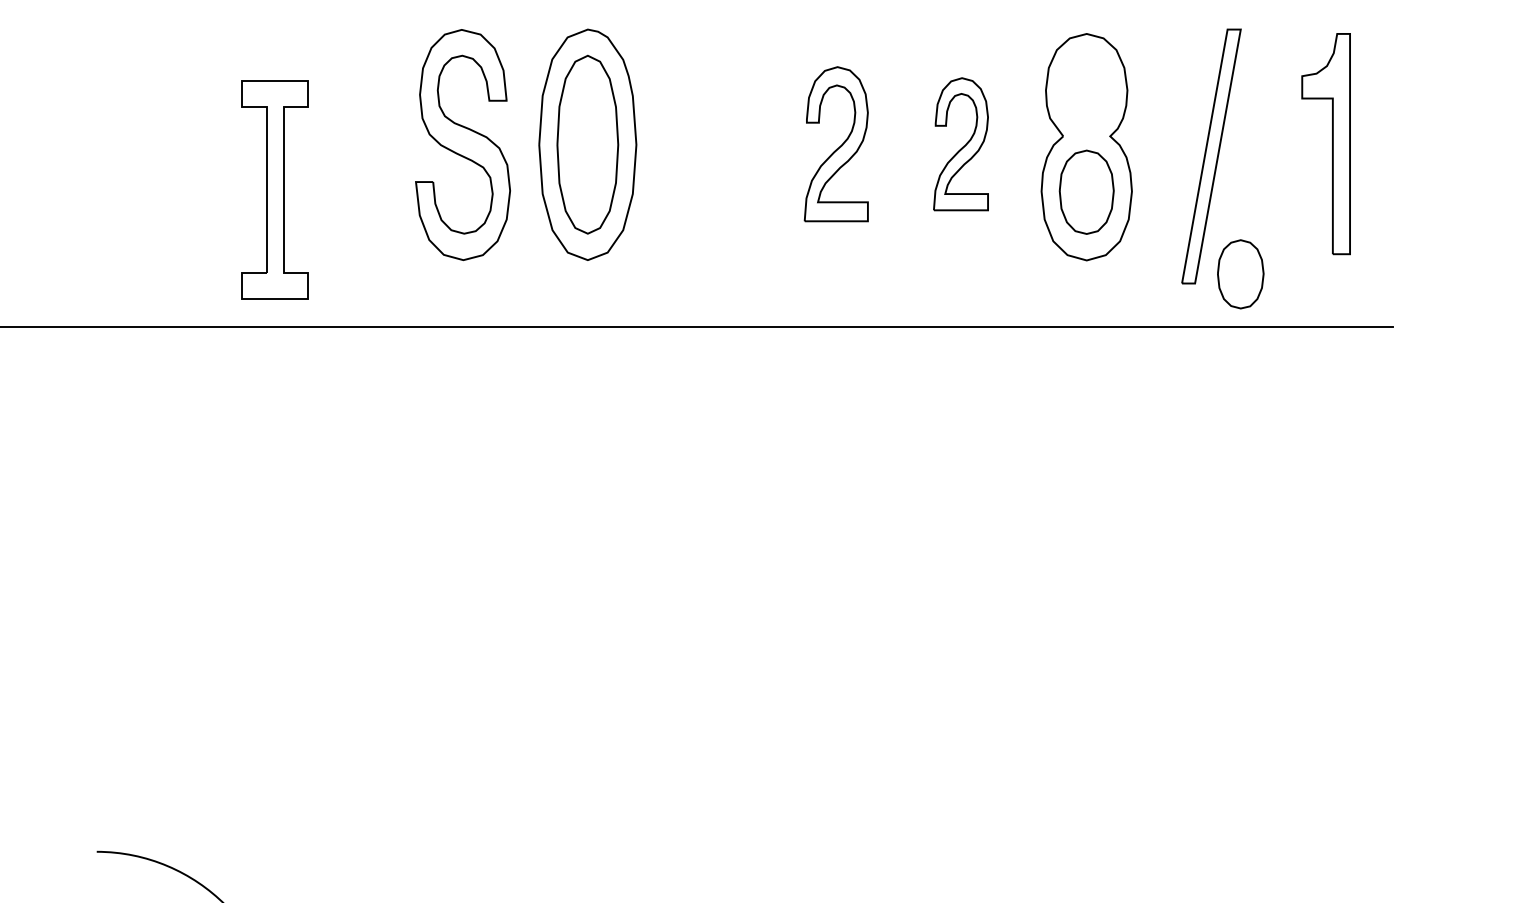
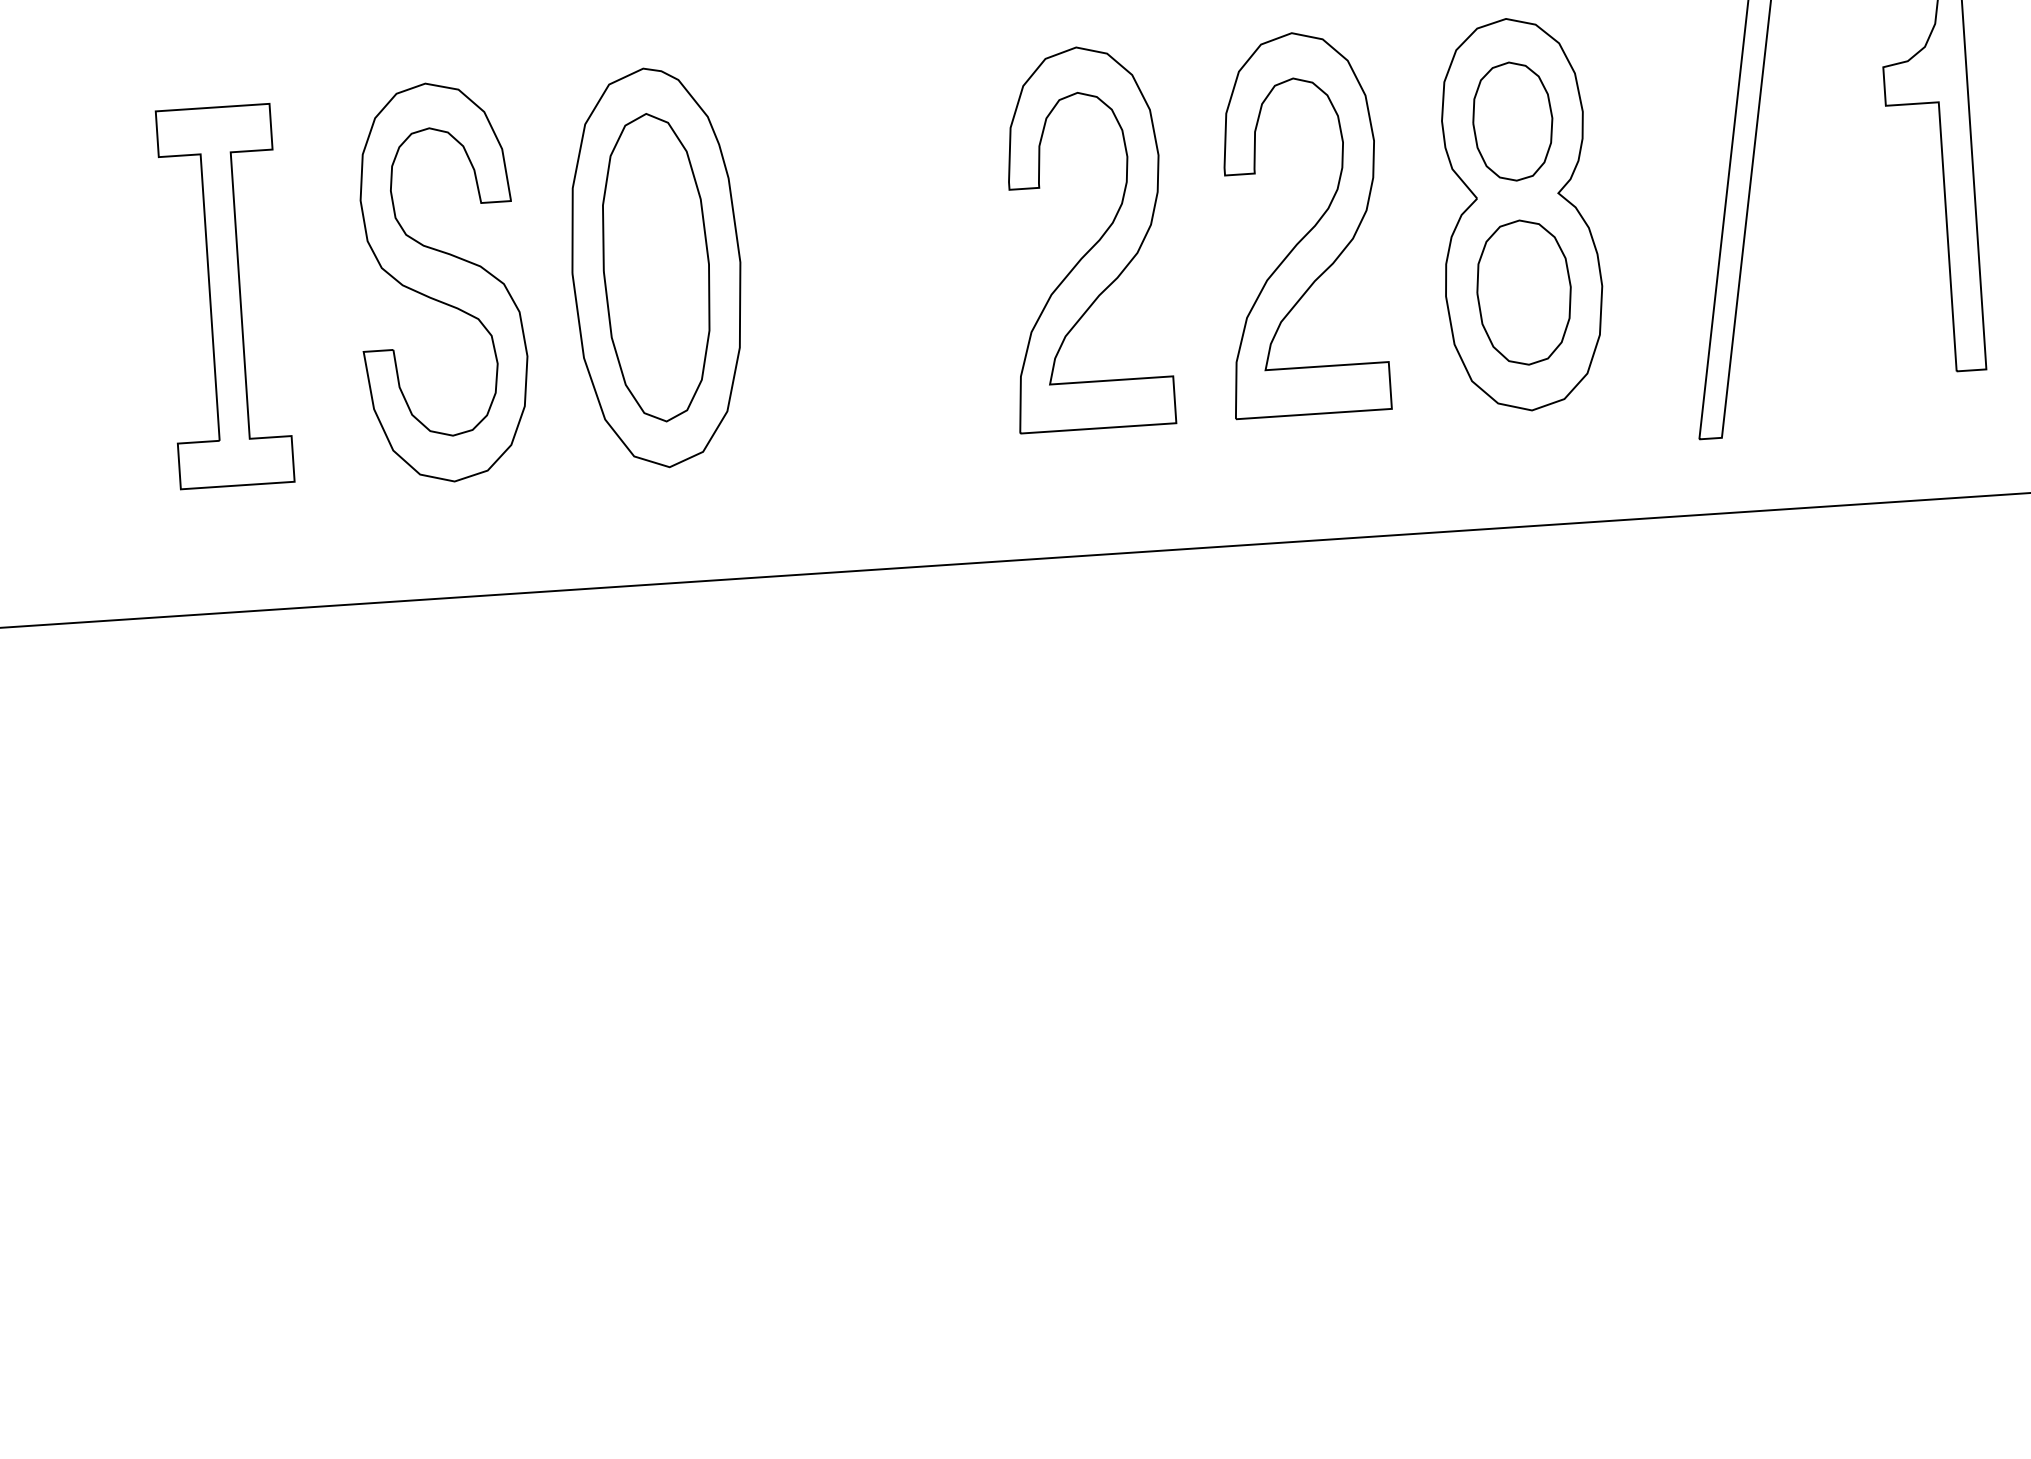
part: (836, 144) -> (1086, 238), size x1.43
part: (960, 144) -> (1300, 224), size x1.67
part: (274, 189) -> (223, 296), moved
part: (1240, 274) -> (1512, 121), moved

